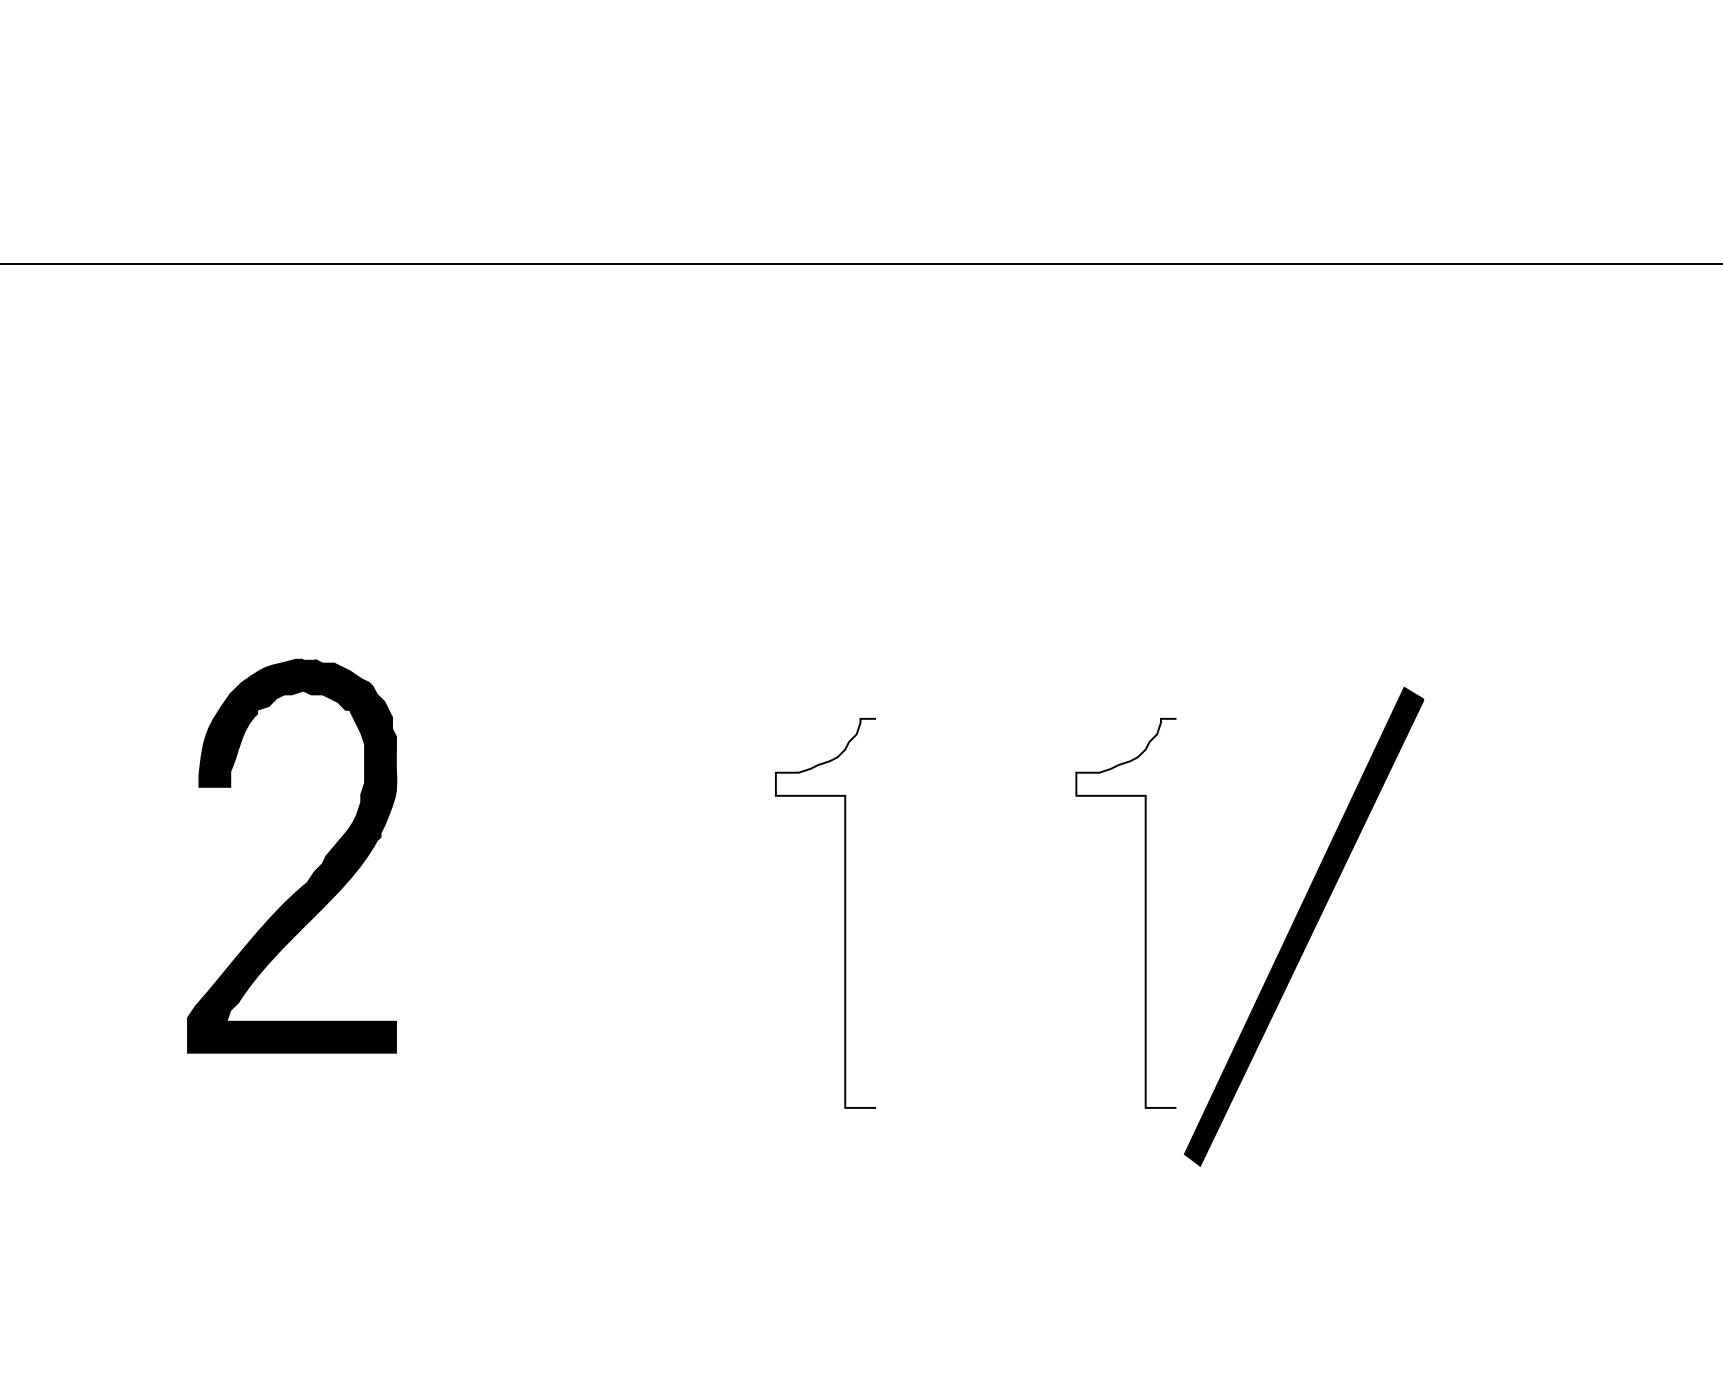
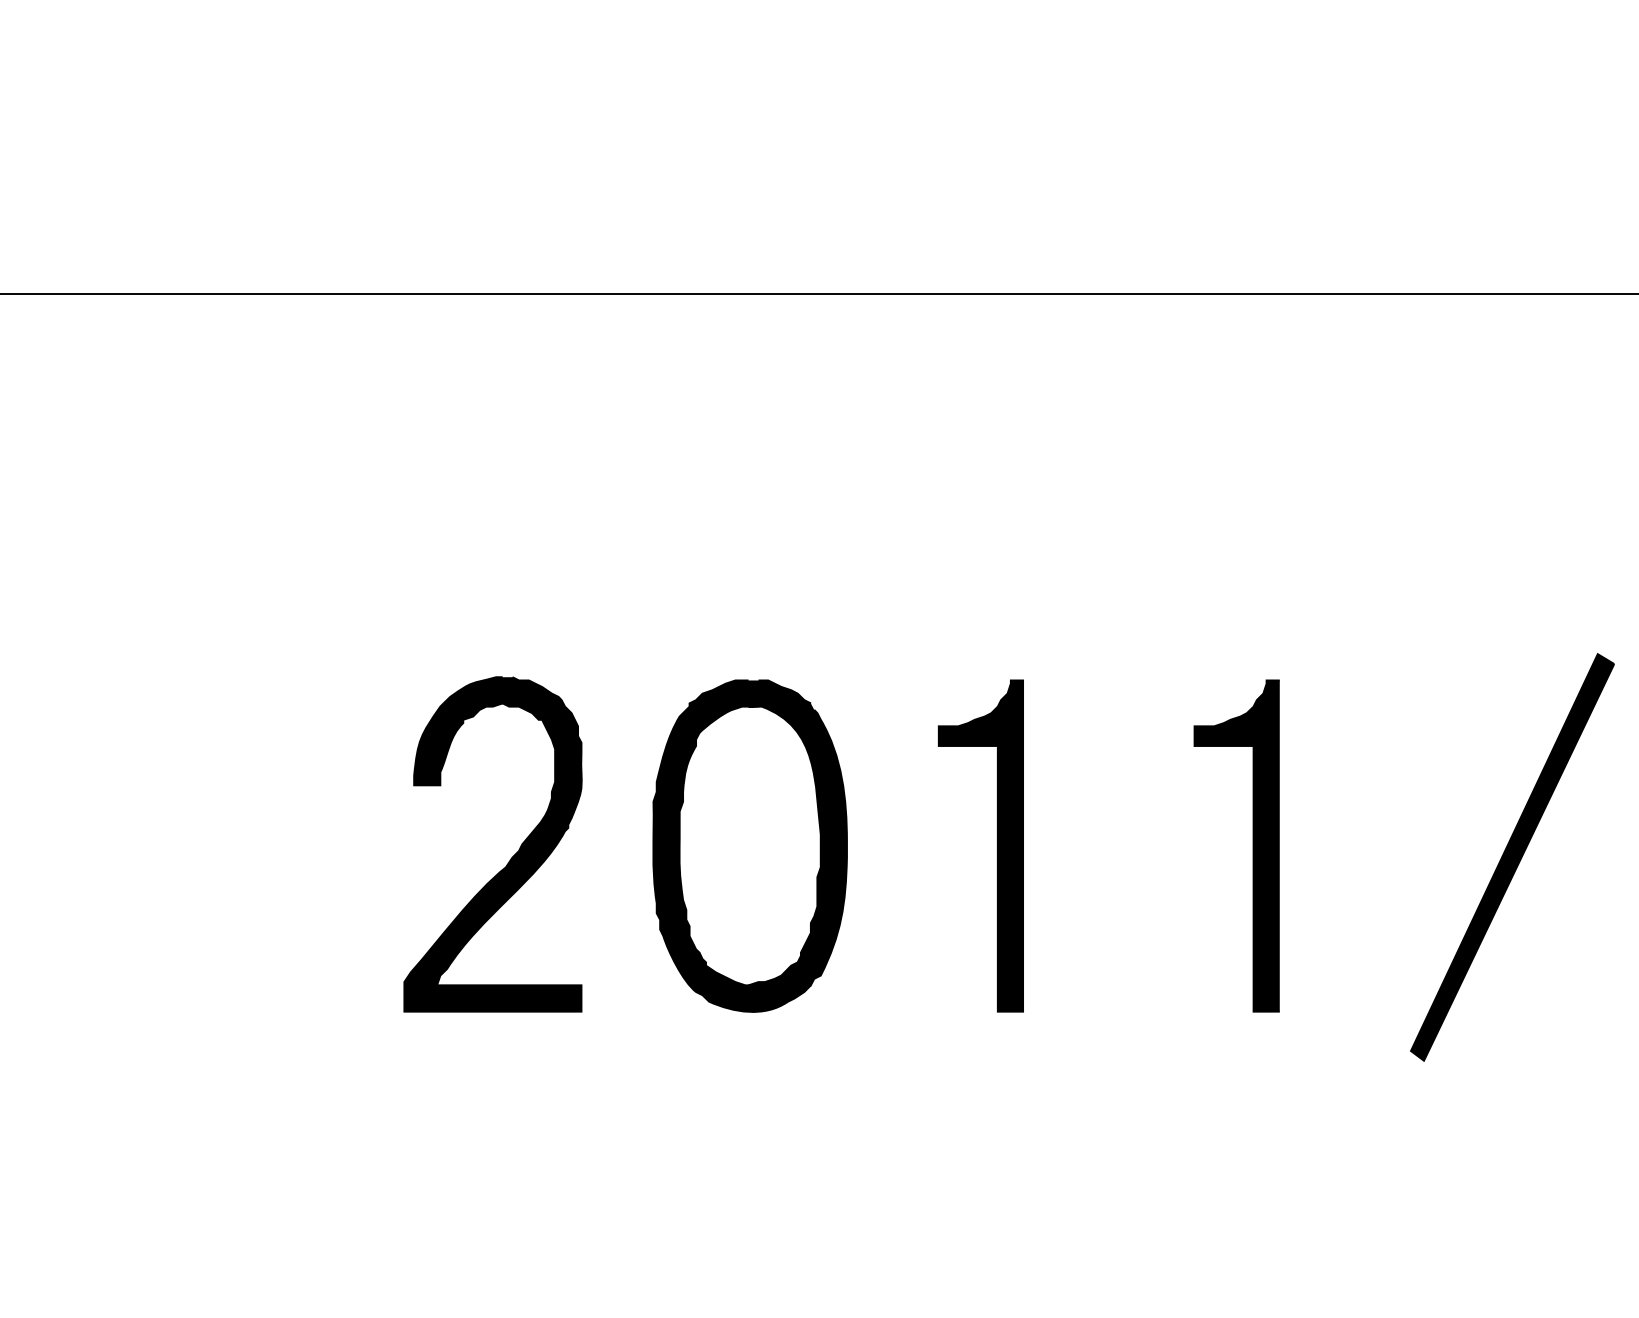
part: (312, 872) -> (510, 858), moved
part: (553, 912) -> (749, 845), added
fill: (826, 912) -> (981, 845), added
fill: (1125, 912) -> (1236, 845), added
part: (1304, 926) -> (1512, 857), moved

